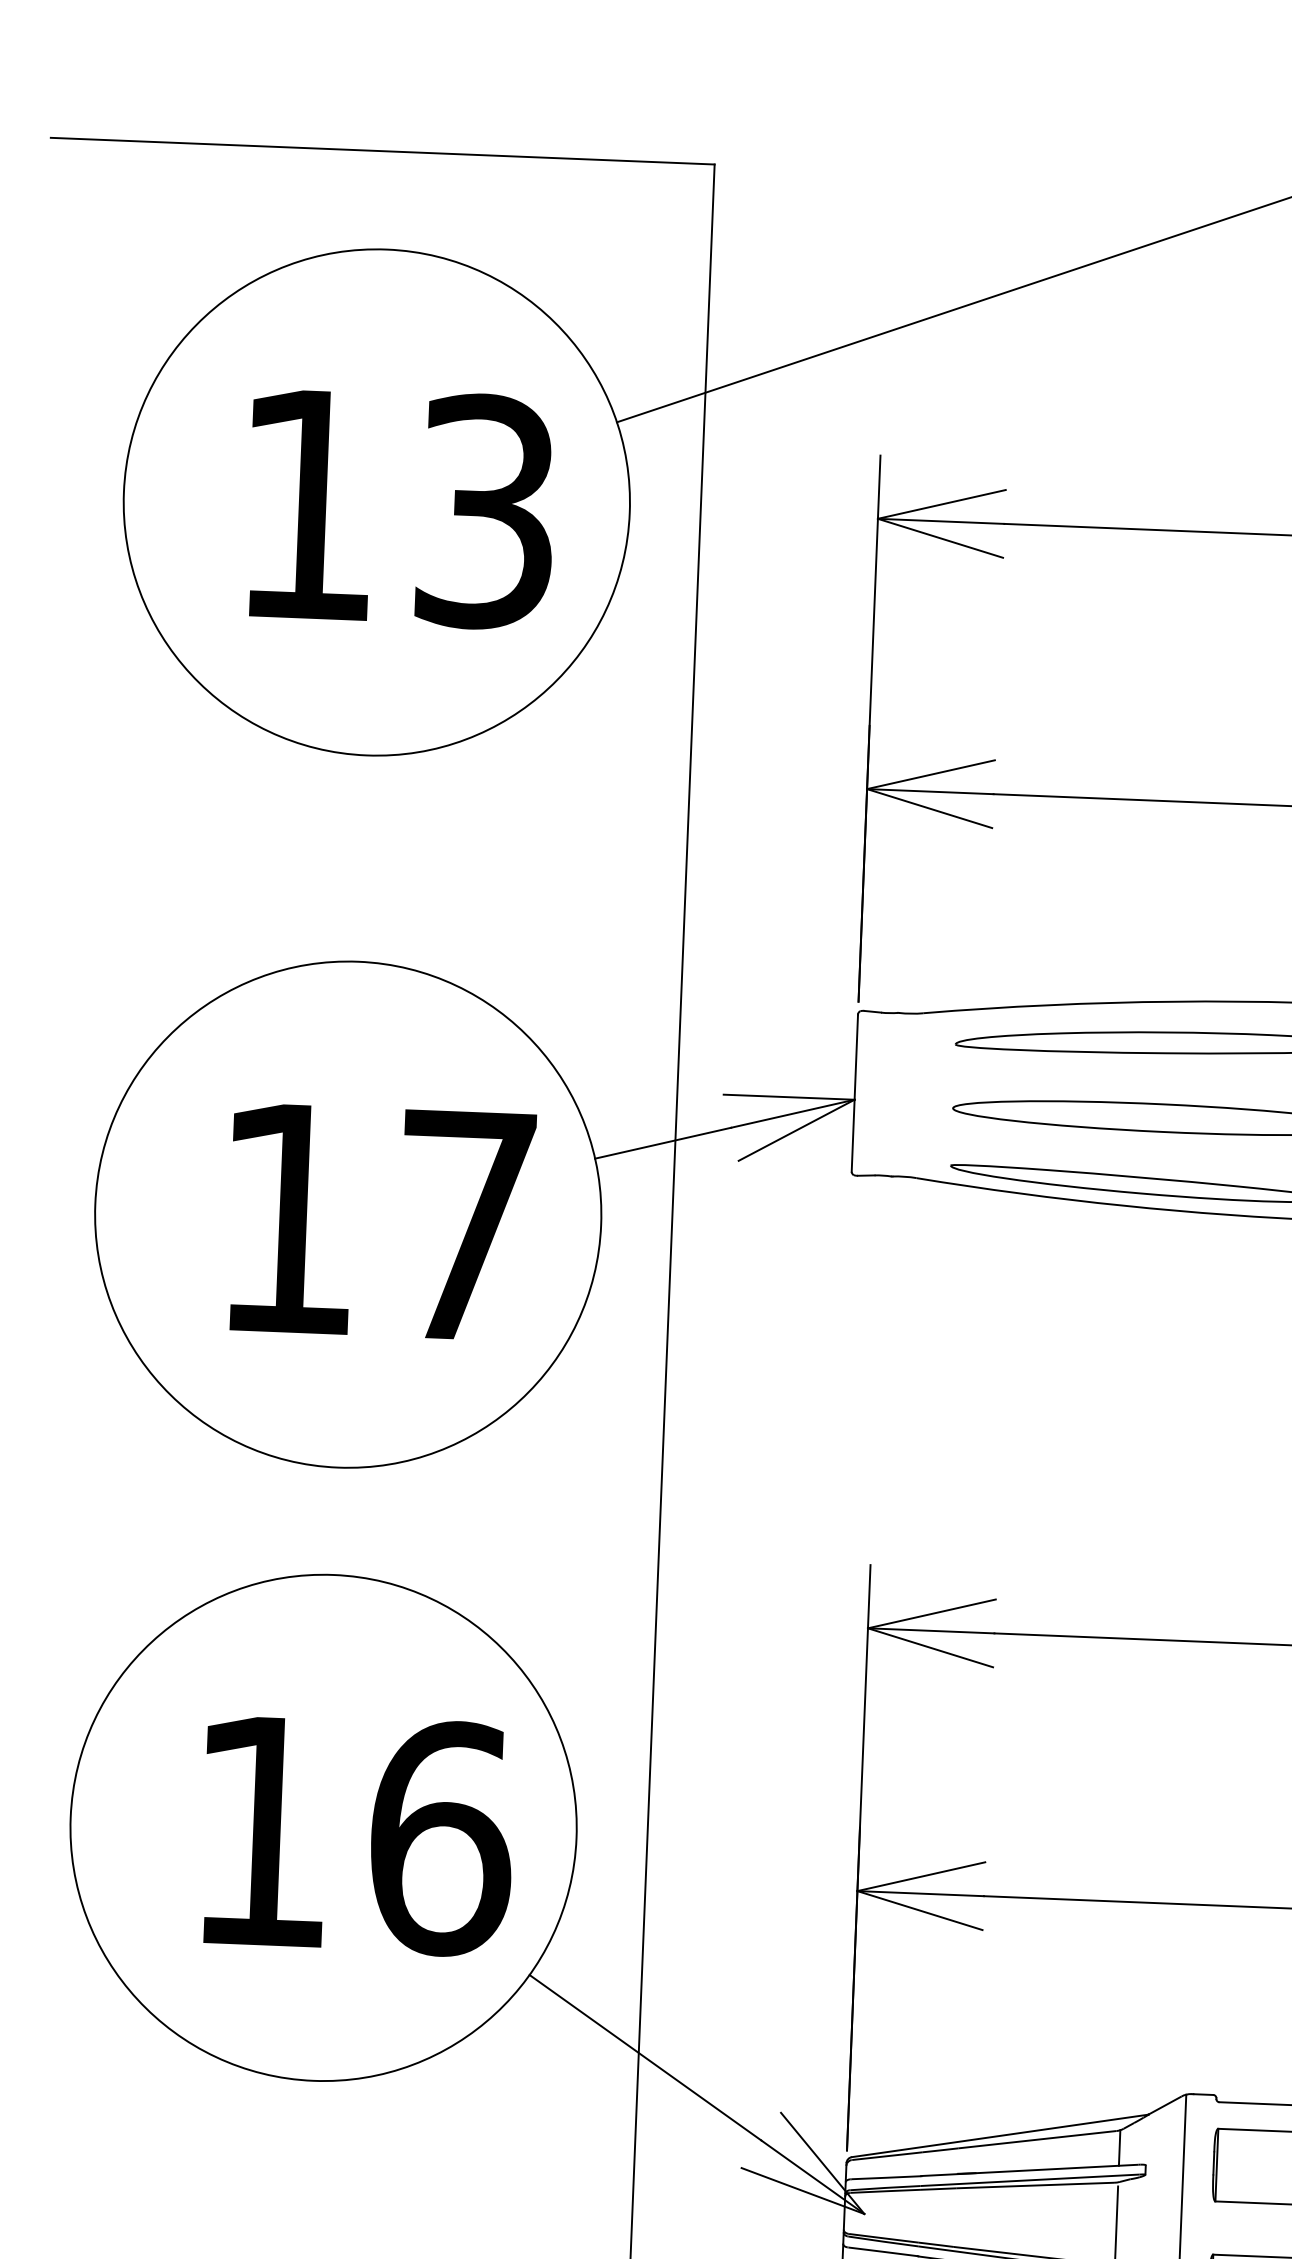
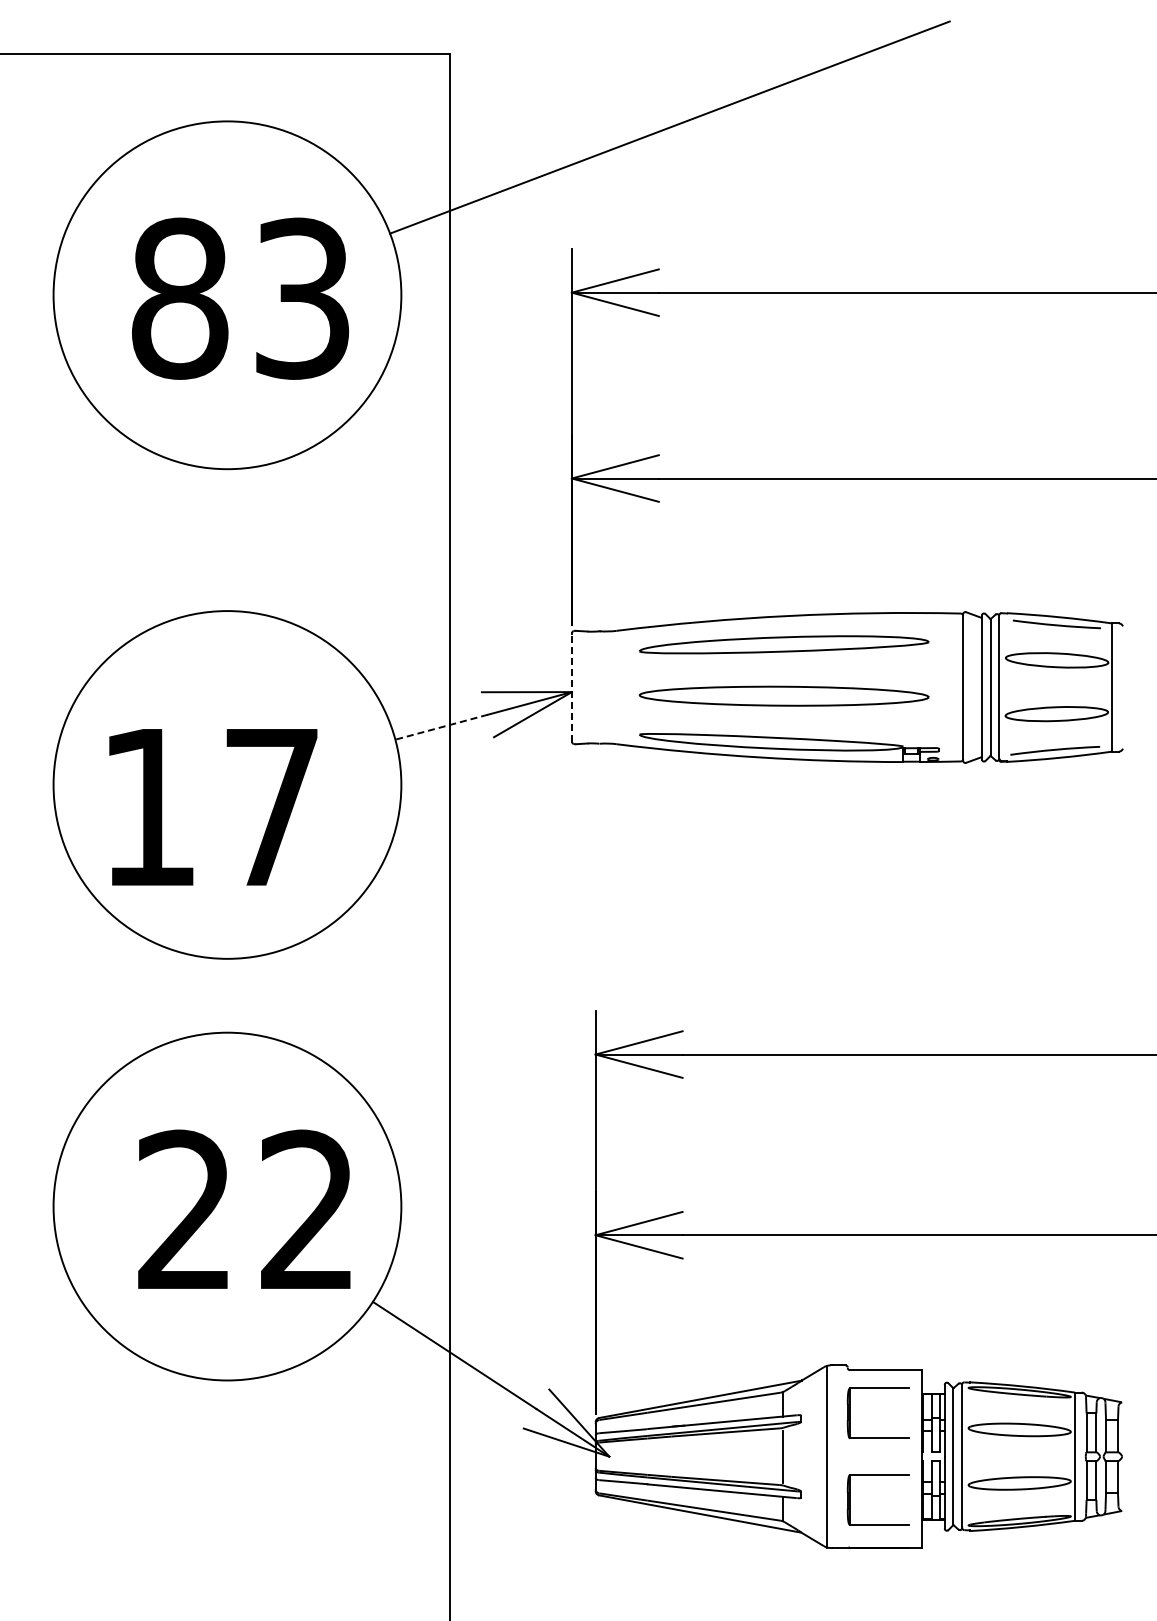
text: (308, 504) -> (180, 298), 13 -> 83
line: (854, 1093) -> (571, 687), solid -> dashed
line: (662, 1143) -> (441, 727), solid -> dashed
text: (381, 1222) -> (213, 807), moved
text: (352, 1834) -> (247, 1210), 16 -> 22

